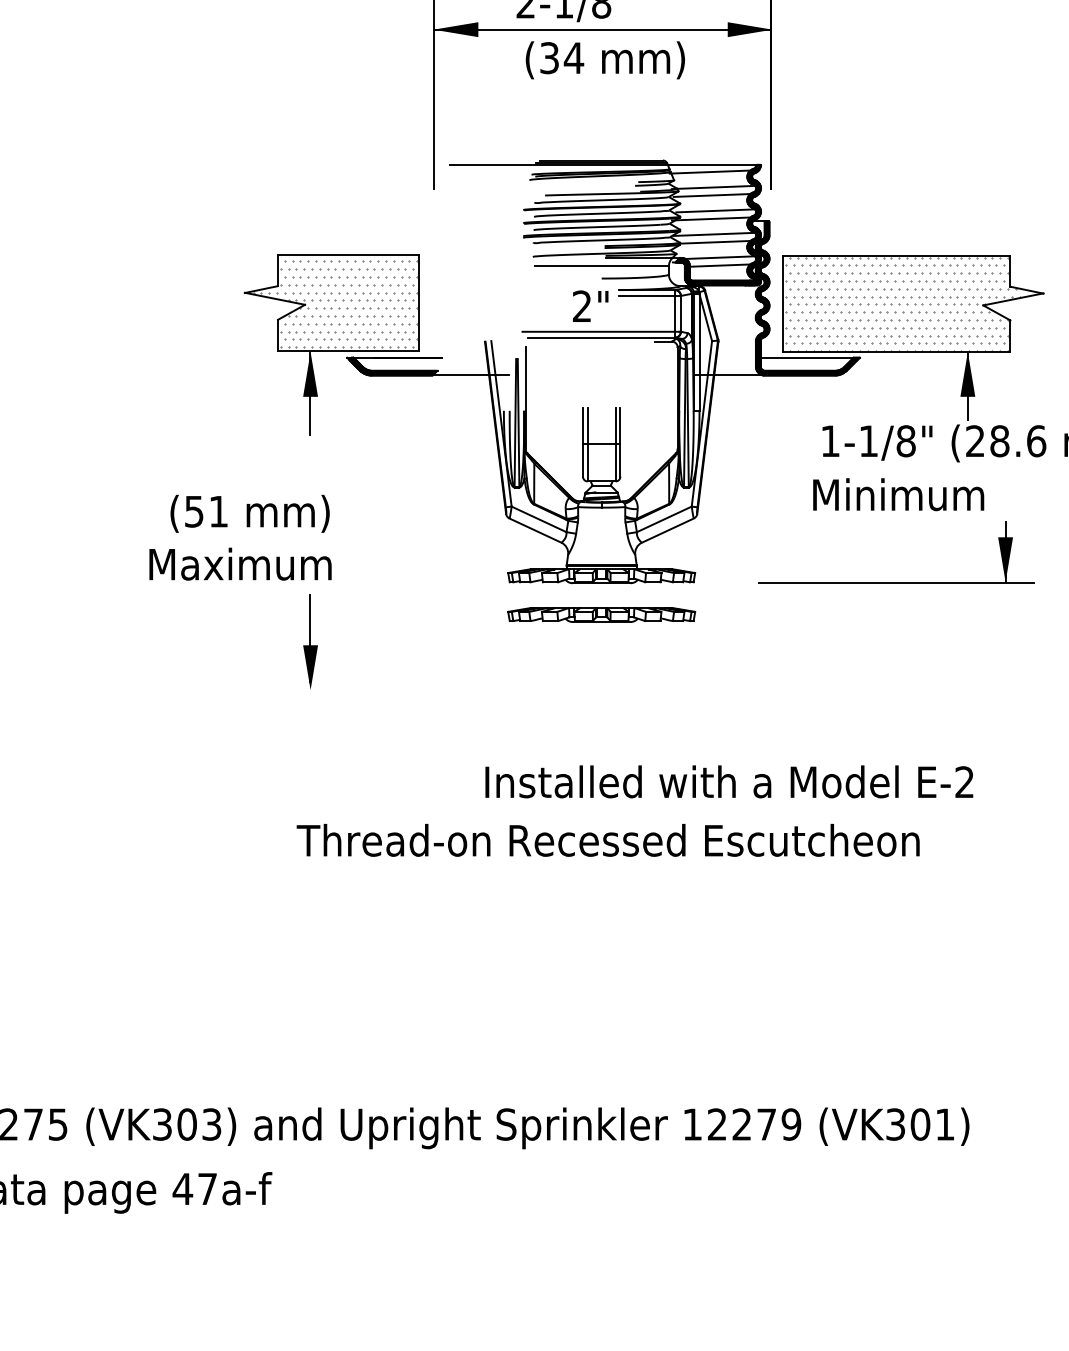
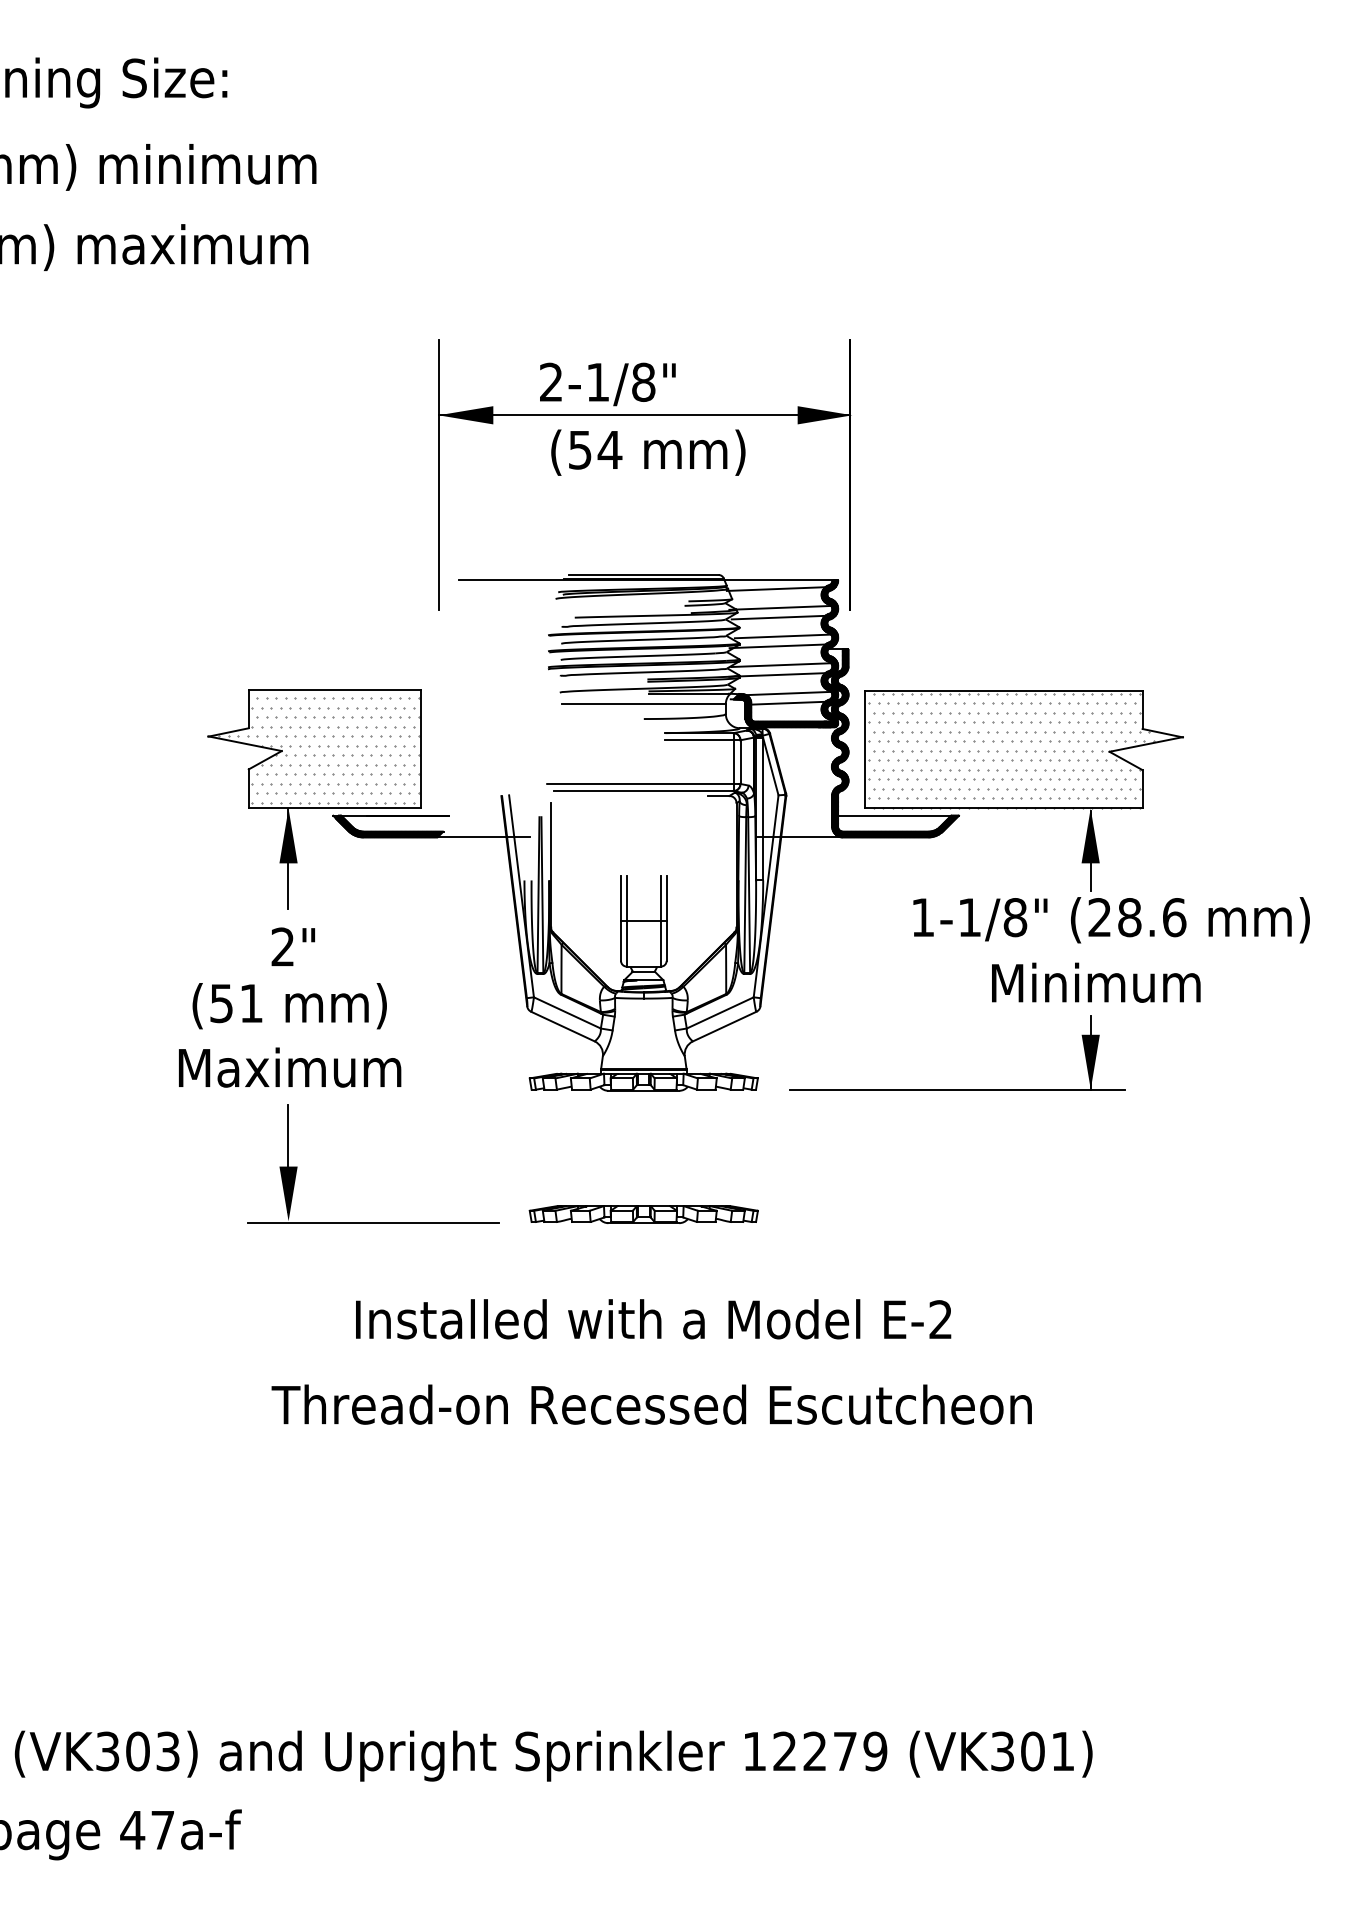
text: (549, 57) -> (580, 449), (34 -> (54
text: (589, 305) -> (292, 946), moved
text: (898, 494) -> (1096, 982), moved
text: (249, 514) -> (289, 1006), moved
text: (240, 564) -> (290, 1067), moved
part: (896, 582) -> (957, 1089), moved
part: (601, 614) -> (643, 1214), moved
line: (380, 691) -> (373, 1222), added
text: (729, 782) -> (653, 1319), moved

